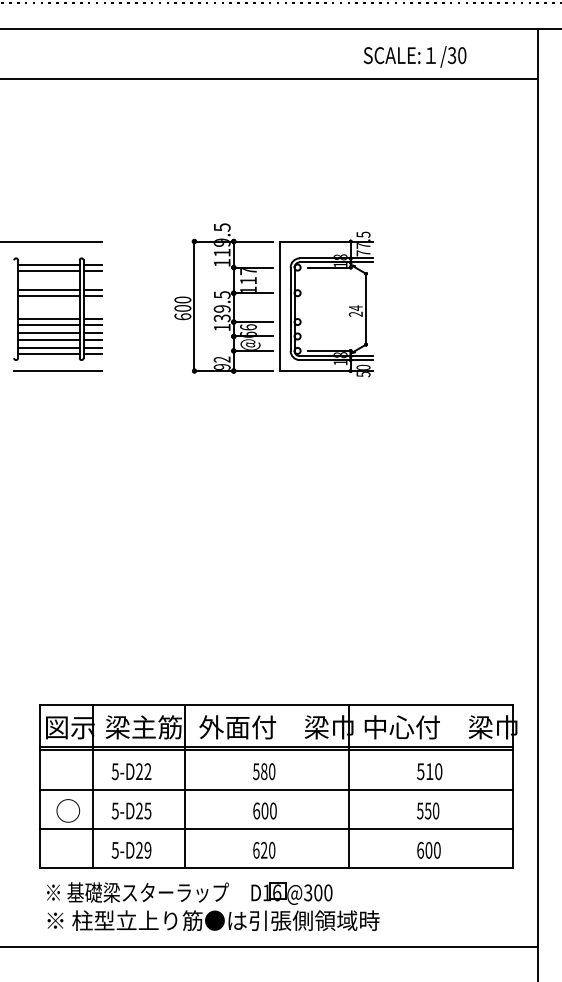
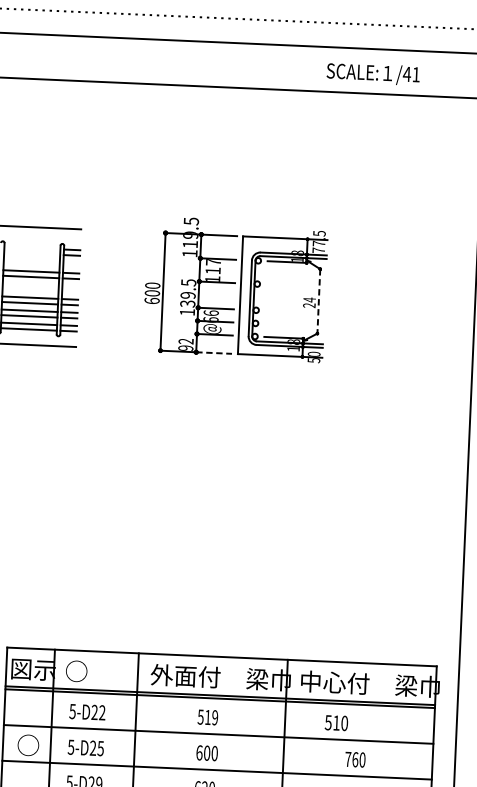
text: (456, 55) -> (411, 74), /30 -> /41
line: (48, 264) -> (32, 248), removed
line: (48, 270) -> (31, 253), removed
line: (366, 309) -> (319, 301), solid -> dashed
line: (253, 371) -> (214, 353), solid -> dashed
text: (143, 727) -> (100, 672), 梁主筋 -> ○
text: (268, 771) -> (211, 717), 580 -> 519
text: (429, 771) -> (336, 722), moved
text: (424, 810) -> (352, 759), 550 -> 760

